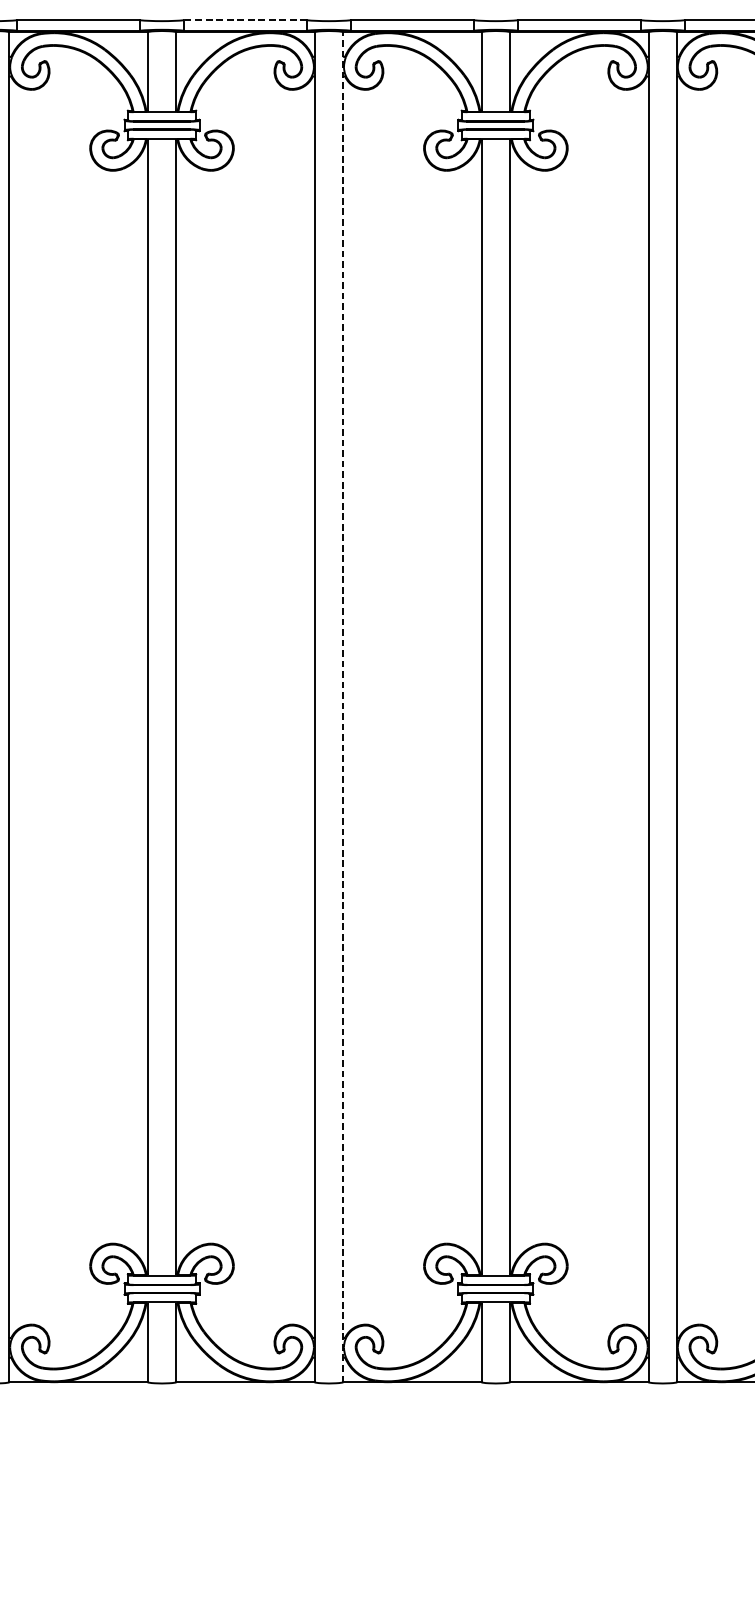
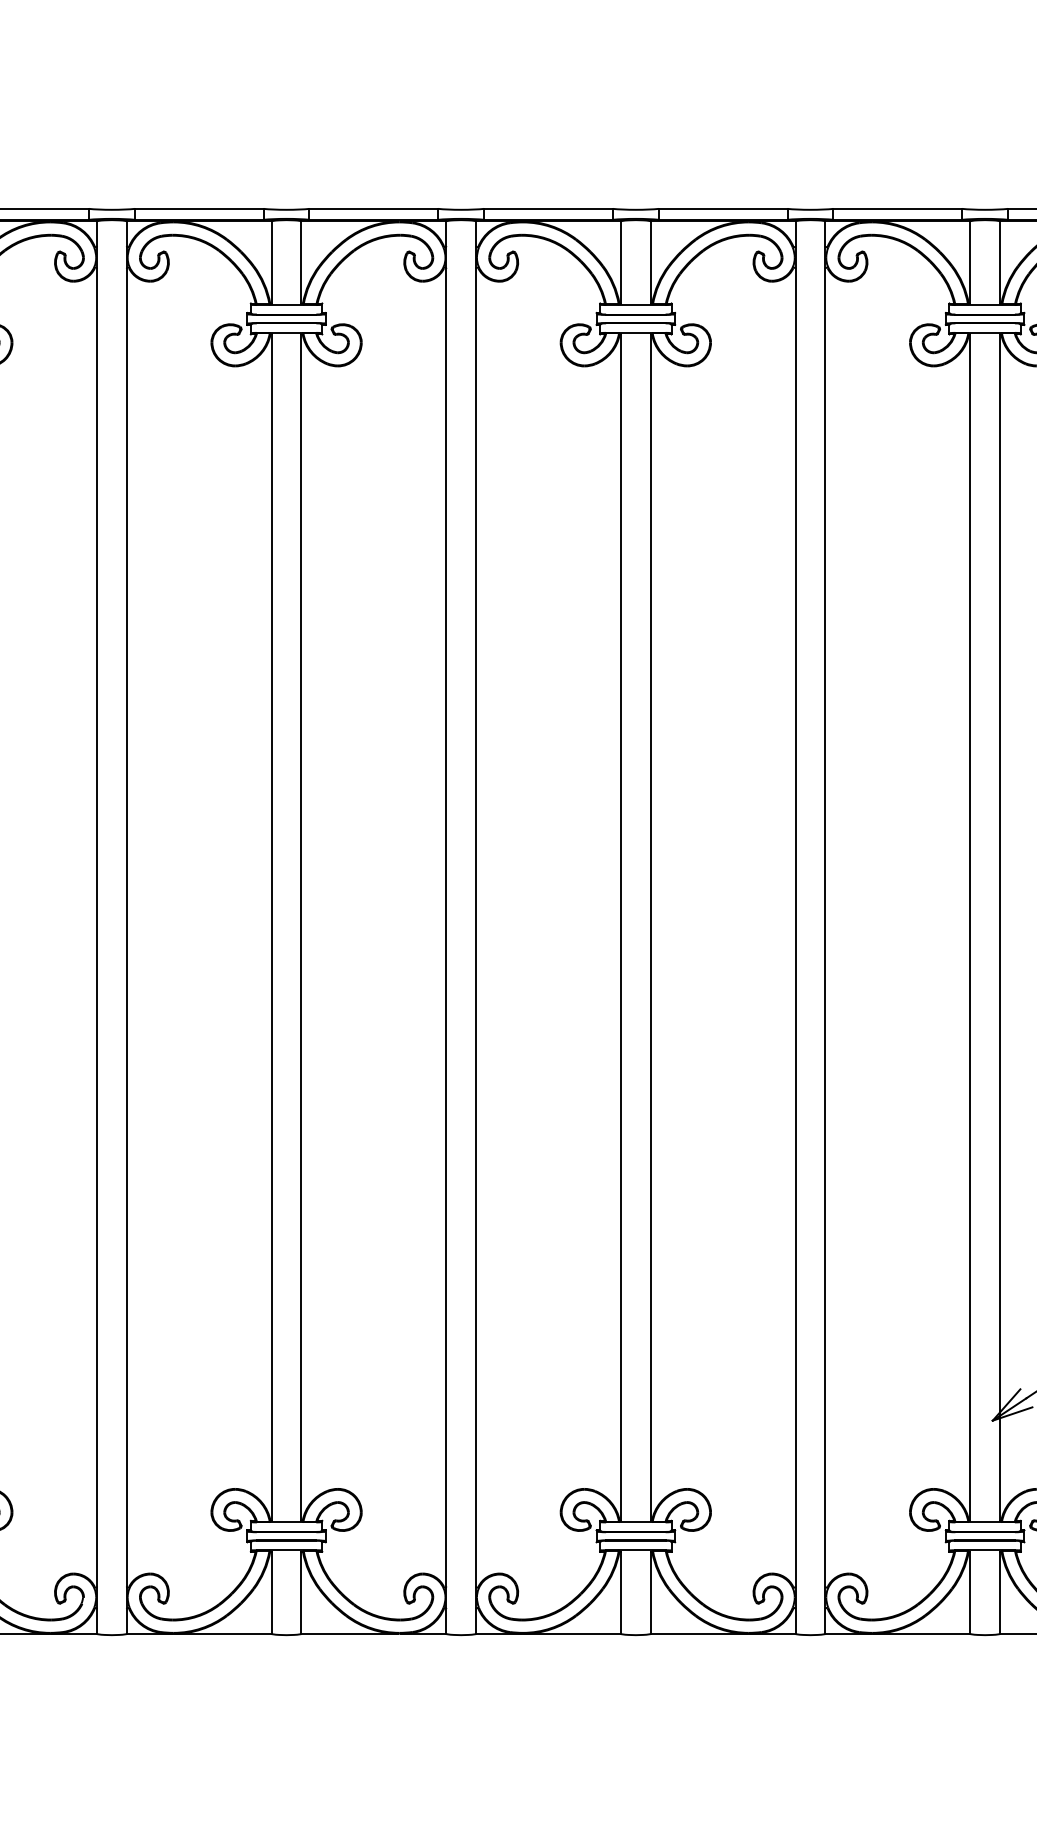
line: (245, 19) -> (373, 208), dashed -> solid
line: (343, 707) -> (476, 927), dashed -> solid

